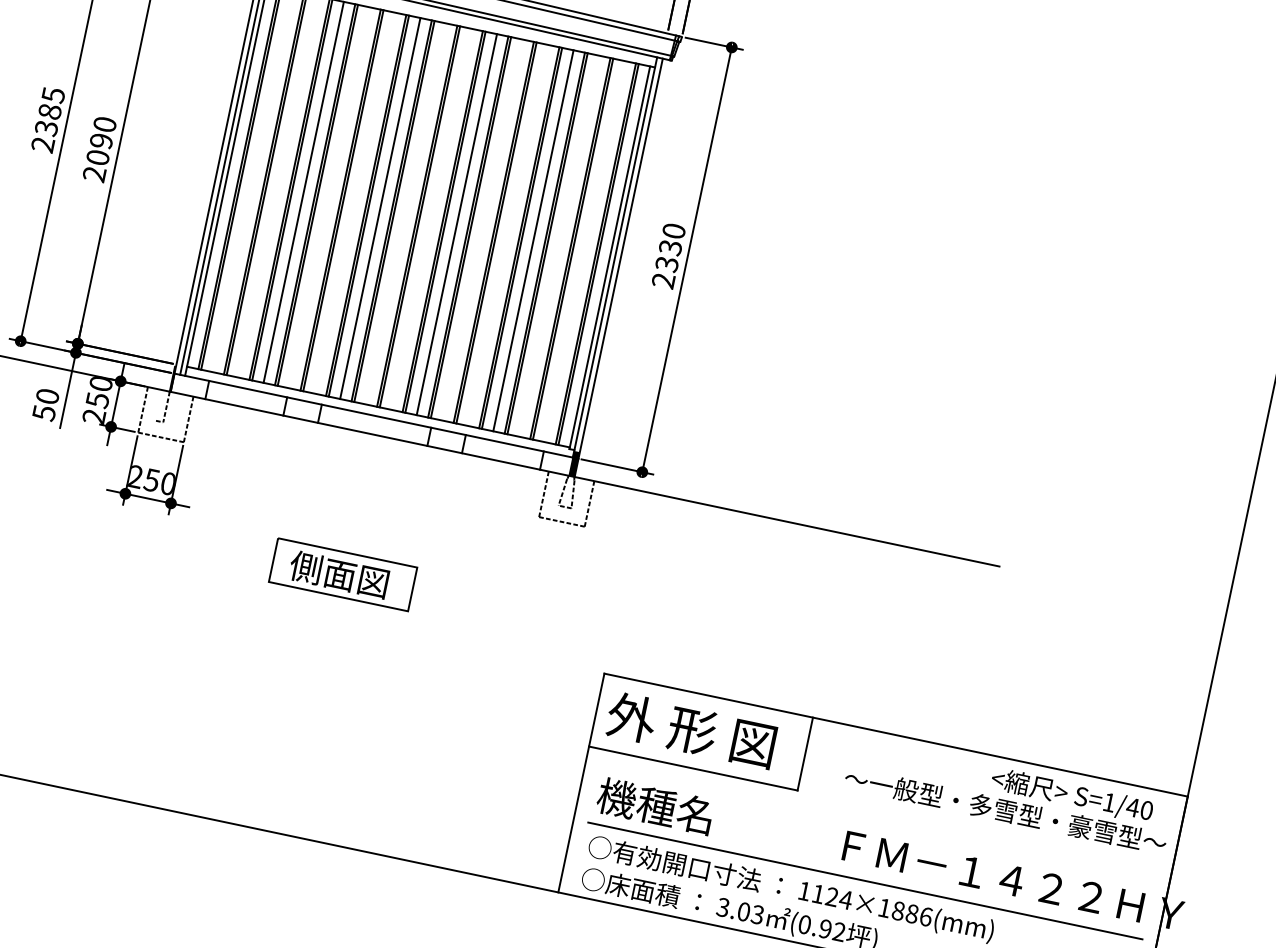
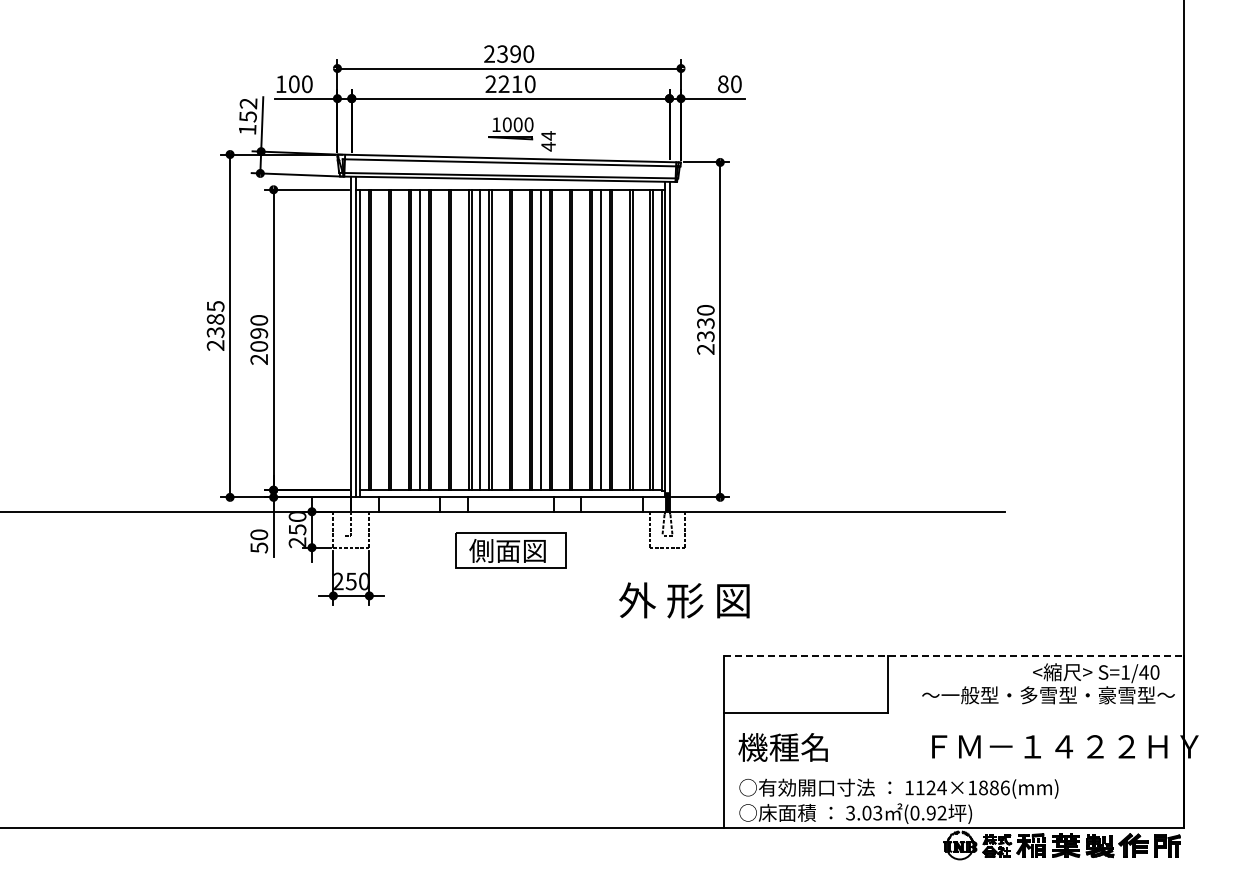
part: (342, 574) -> (510, 550), moved
text: (691, 730) -> (684, 600), moved
line: (895, 735) -> (953, 655), solid -> dashed
line: (865, 880) -> (953, 770), removed

